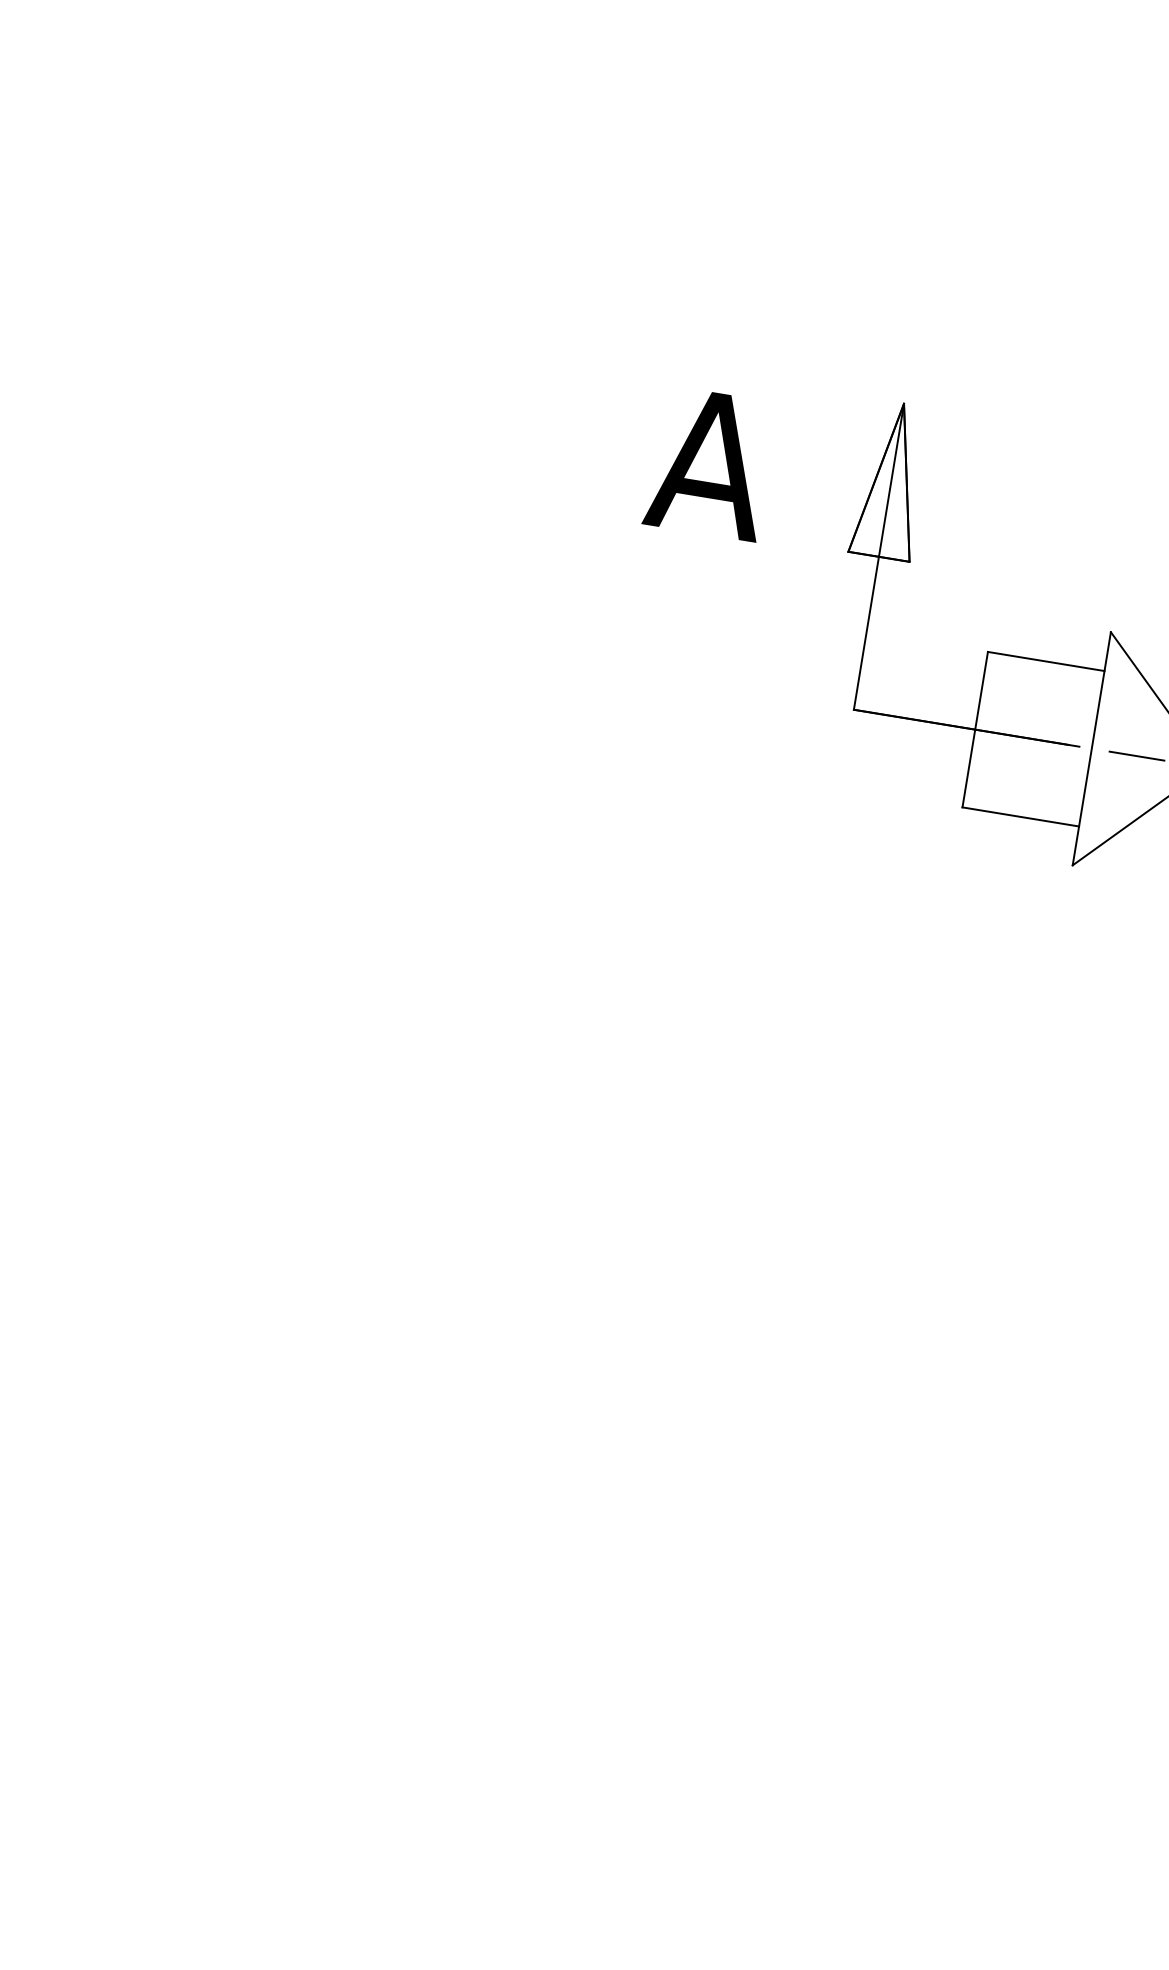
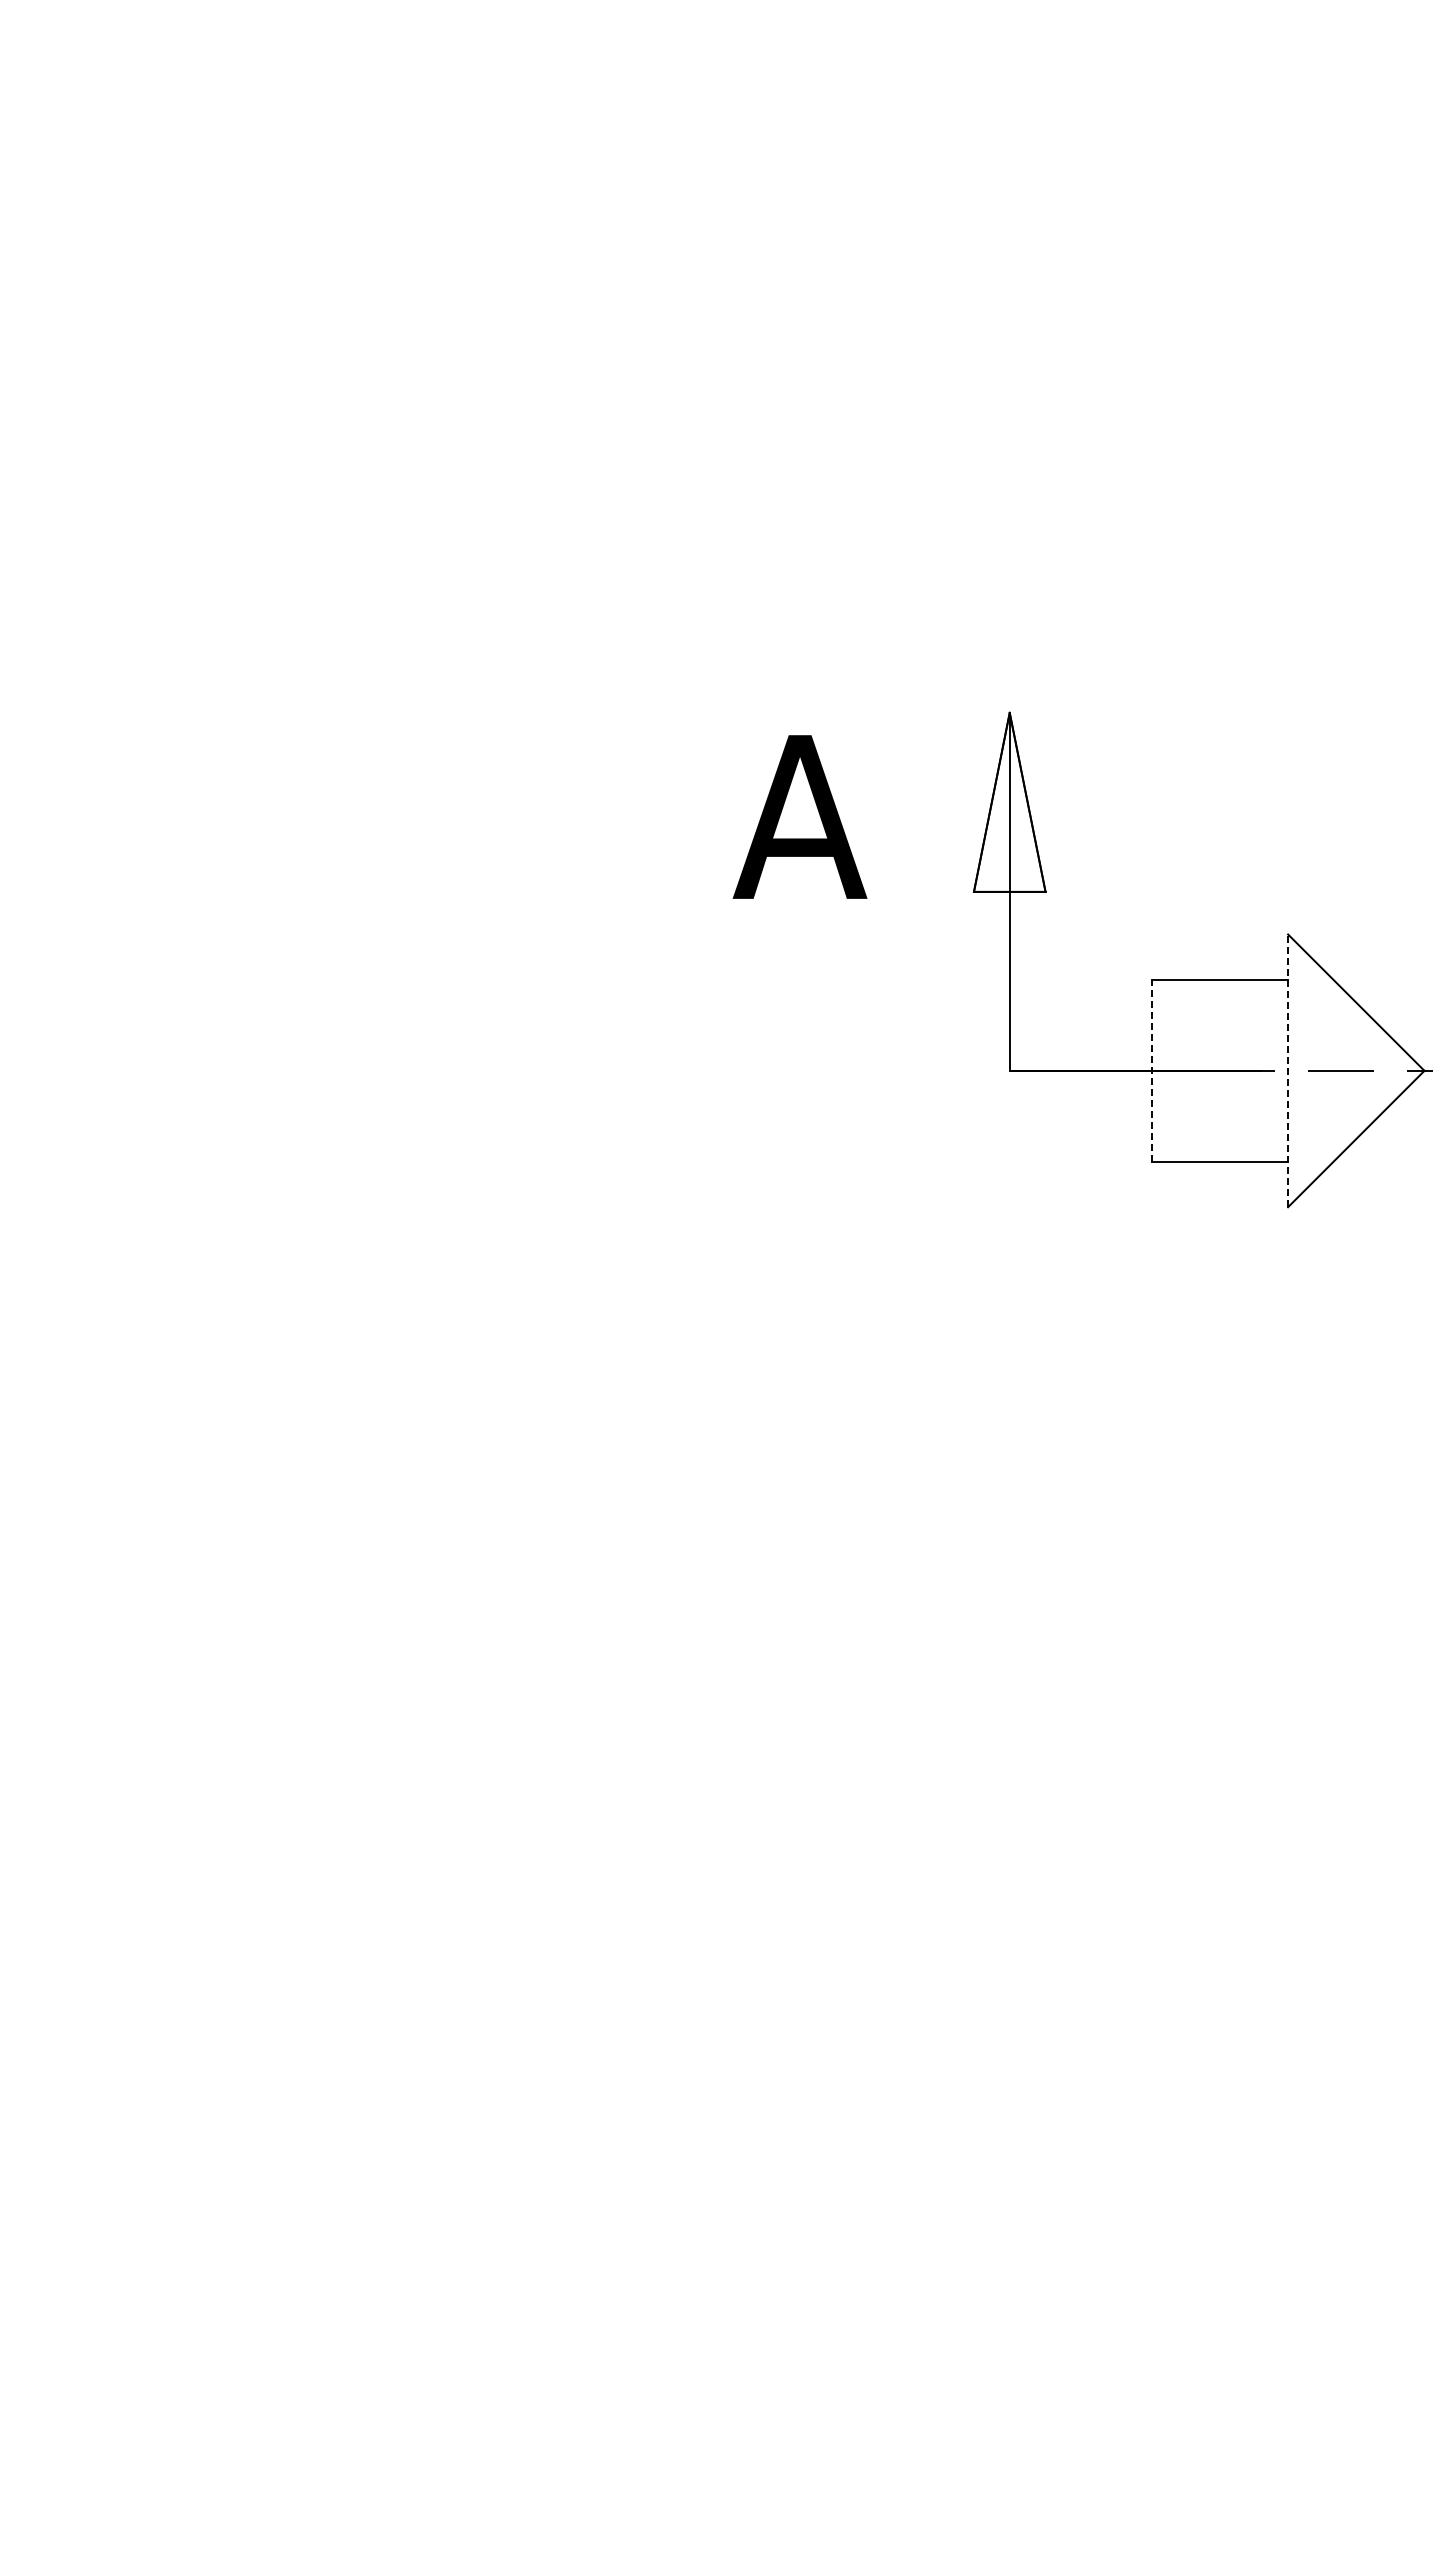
line: (975, 729) -> (1151, 1070), solid -> dashed
line: (1092, 748) -> (1288, 1070), solid -> dashed

